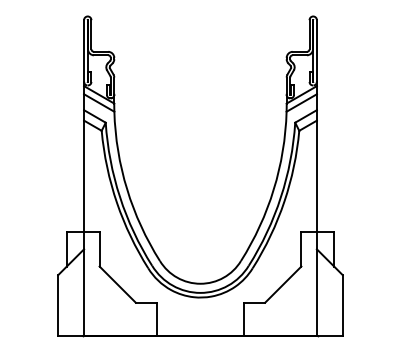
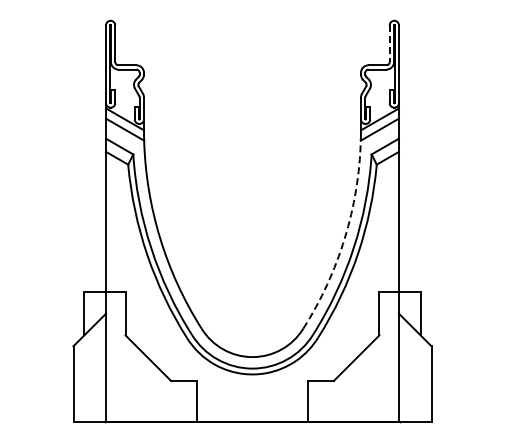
line: (309, 35) -> (389, 44), solid -> dashed
arc: (273, 189) -> (344, 238), solid -> dashed

